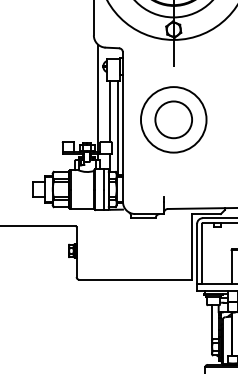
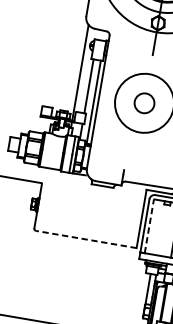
circle: (173, 119) -> (144, 102), size x0.6
line: (202, 253) -> (149, 226), solid -> dashed
line: (135, 279) -> (86, 239), solid -> dashed

